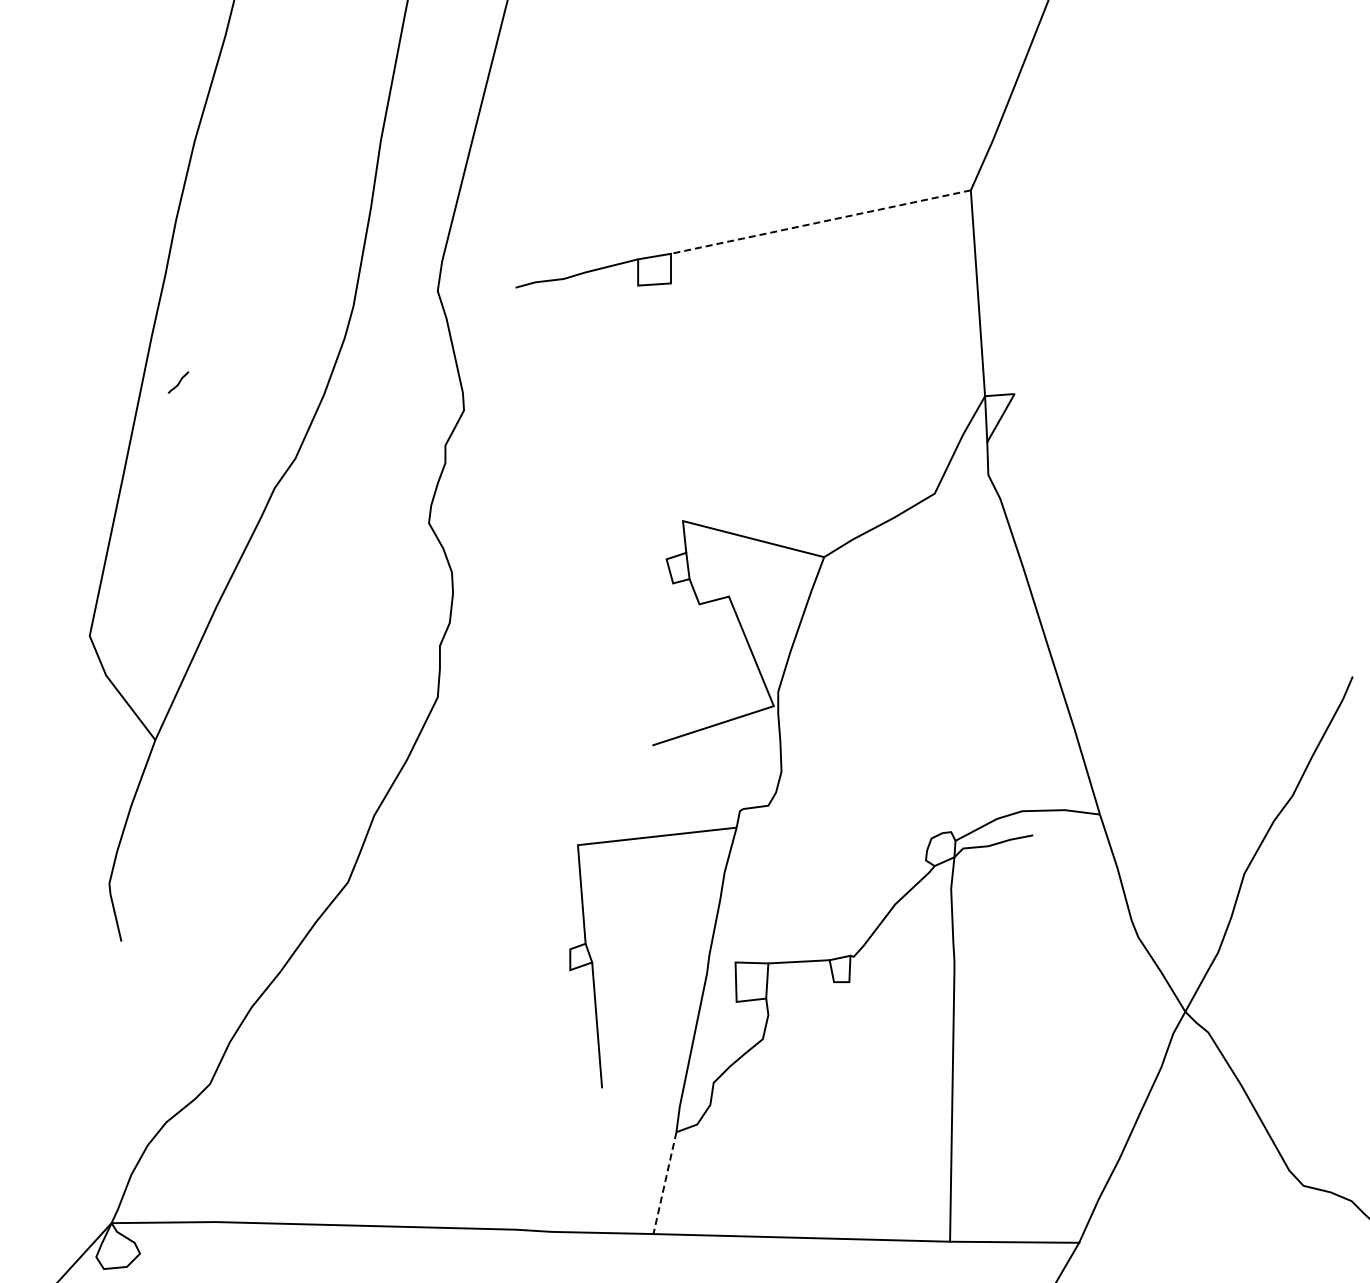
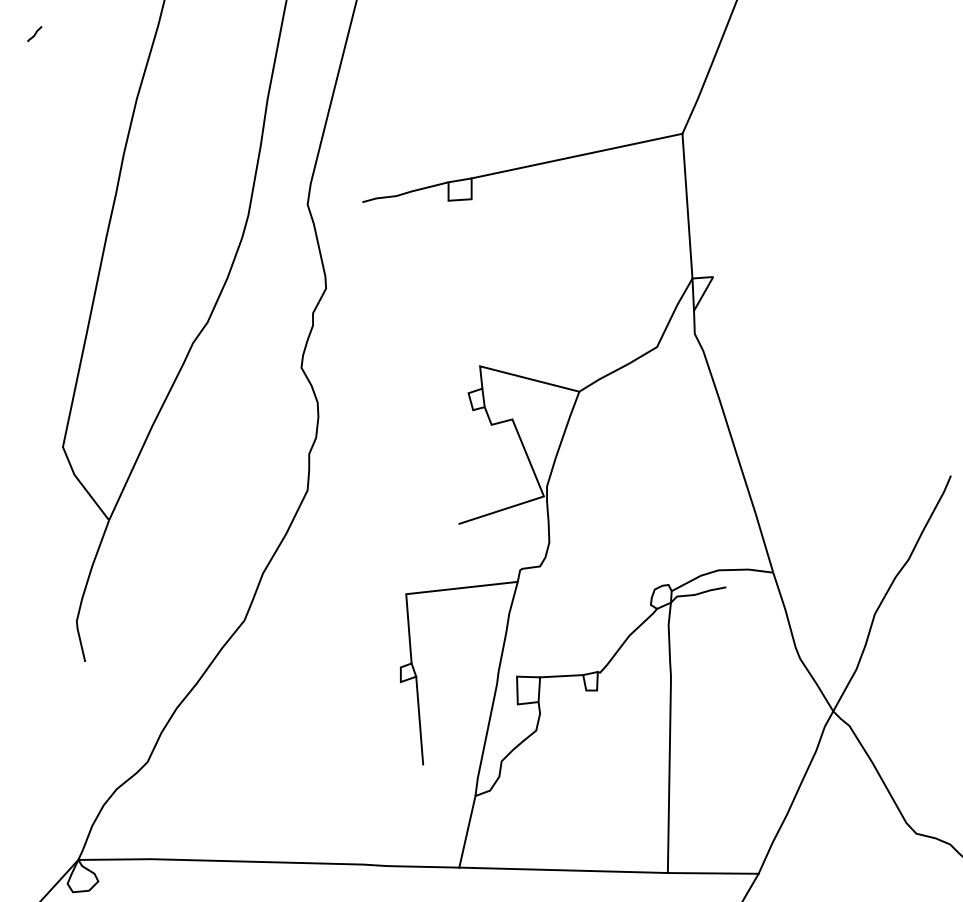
line: (820, 222) -> (576, 156), dashed -> solid
line: (178, 382) -> (34, 34), moved
line: (664, 1183) -> (467, 832), dashed -> solid

